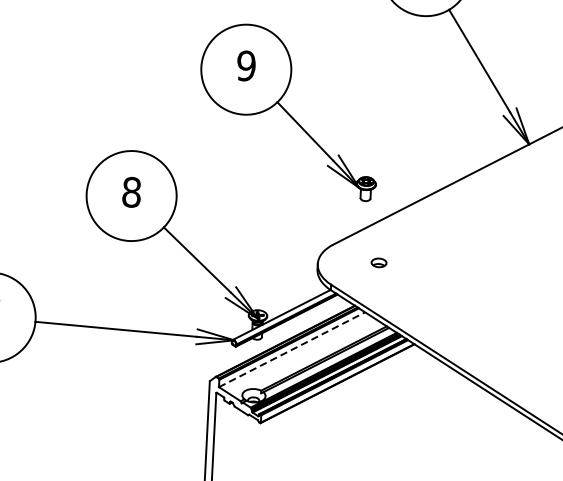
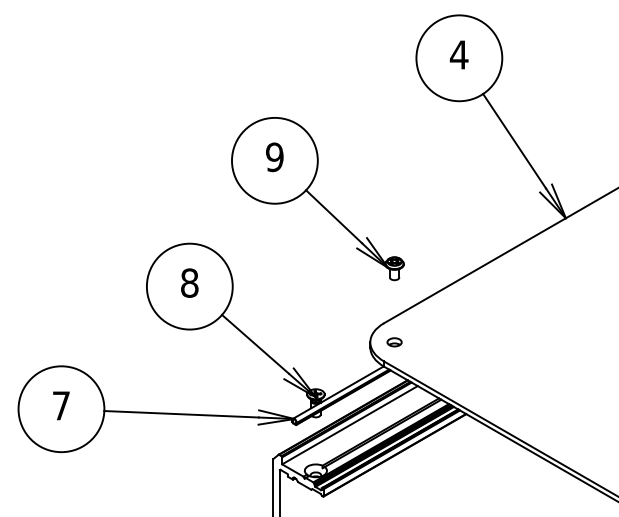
part: (288, 112) -> (317, 199), moved
part: (378, 263) -> (394, 342), moved
line: (292, 349) -> (350, 424), dashed -> solid

